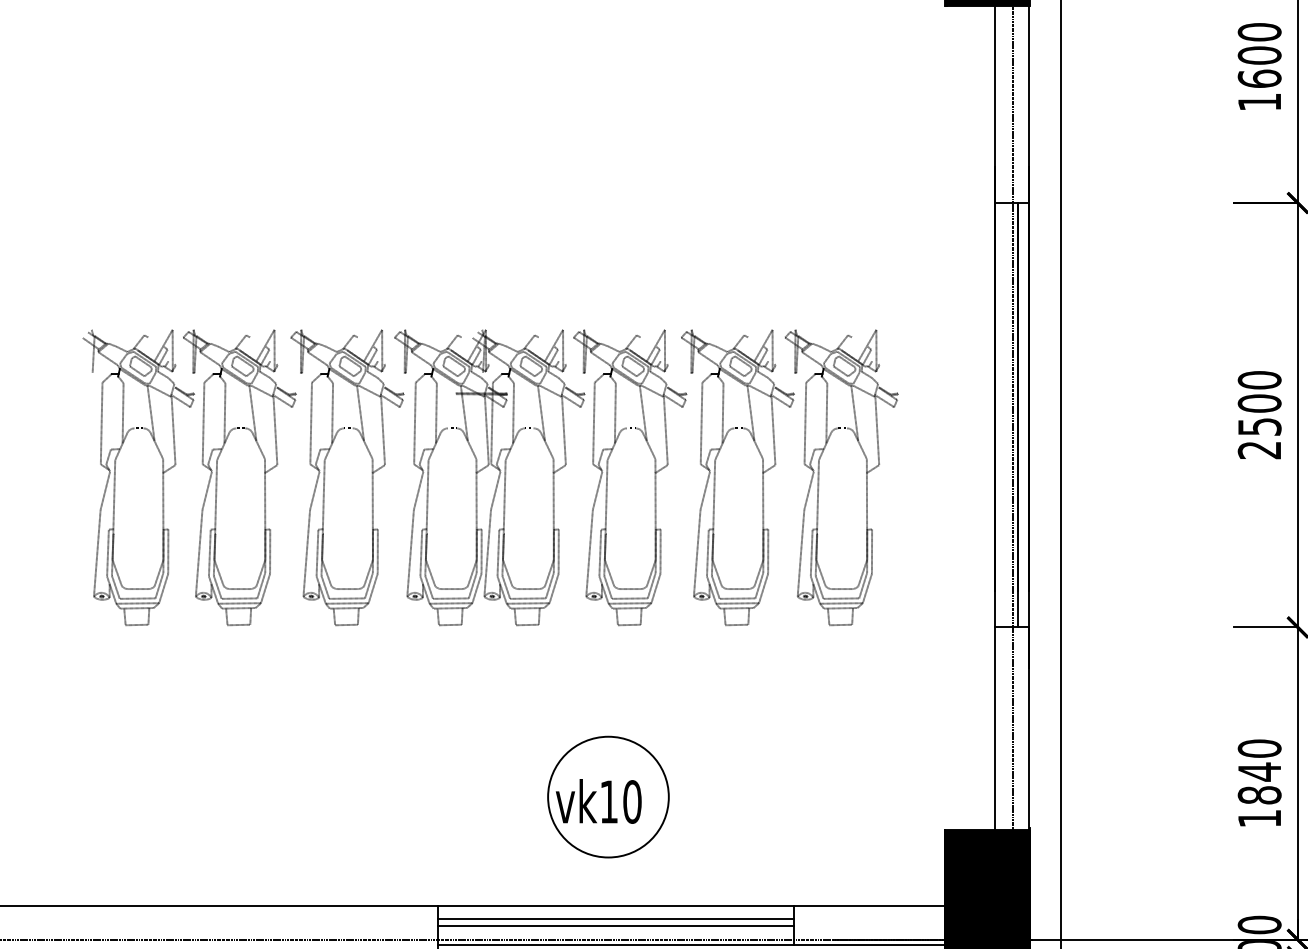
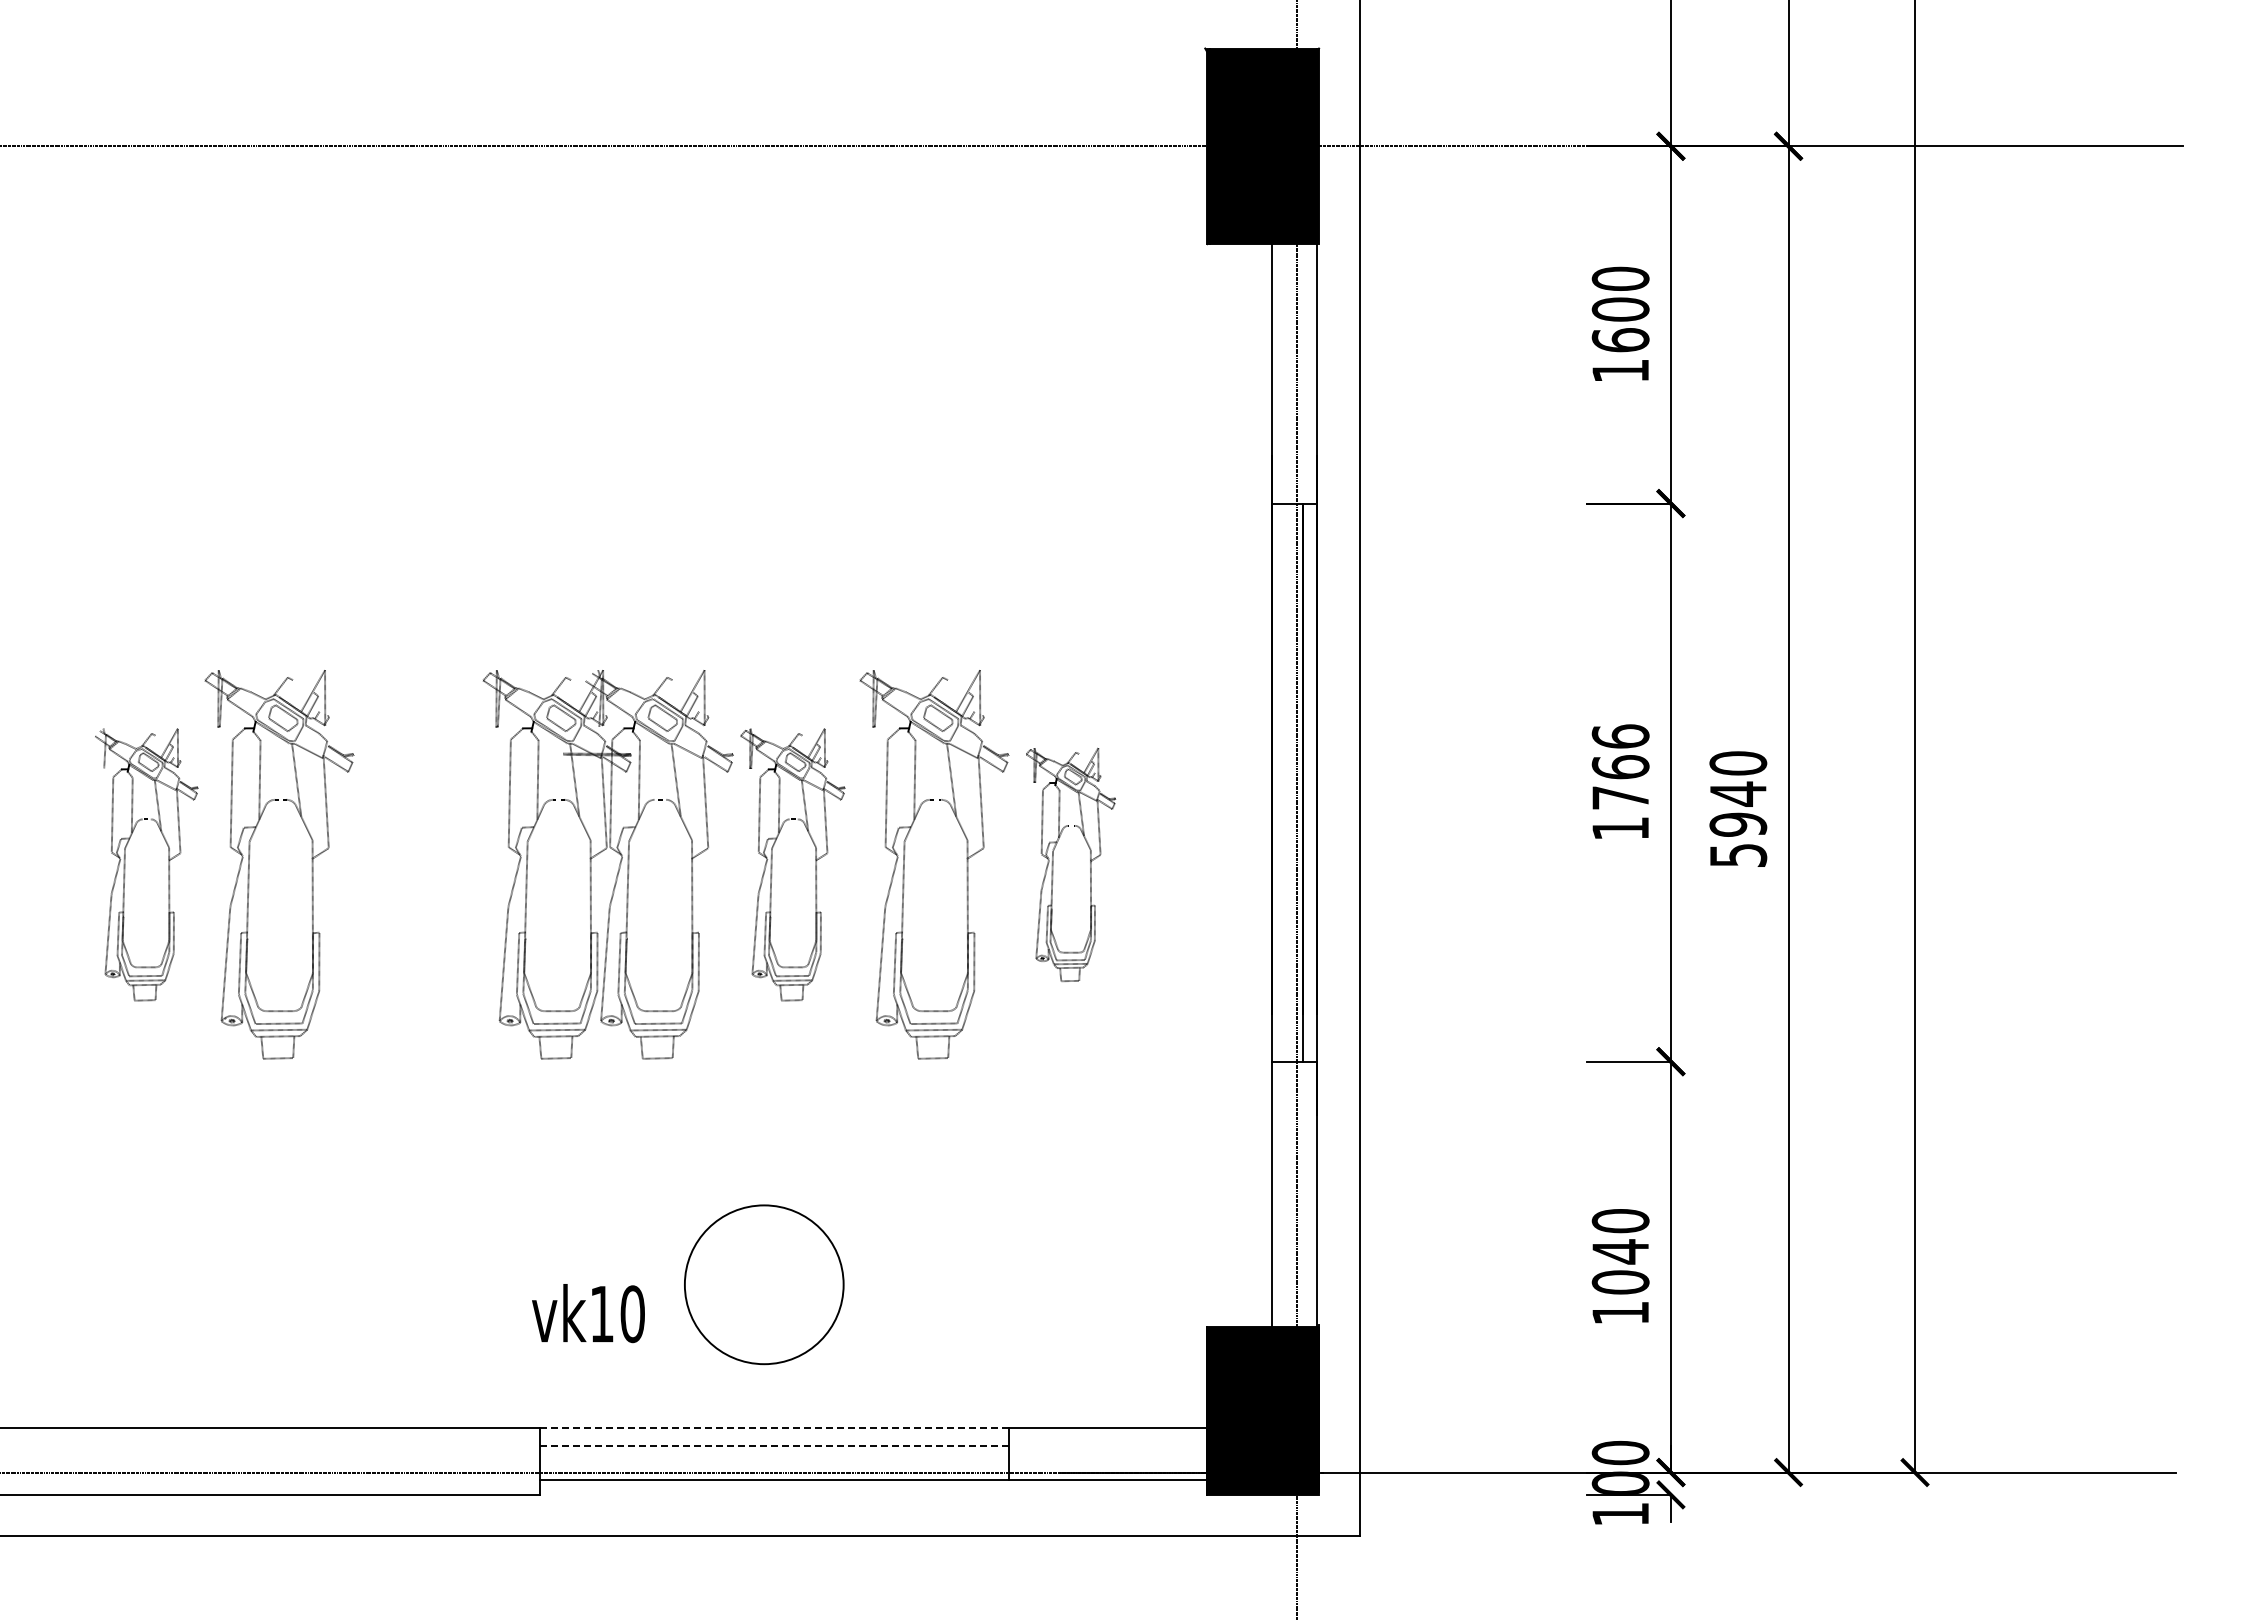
text: (1259, 415) -> (1620, 782), 2500 -> 1766
part: (138, 477) -> (146, 864), size x0.7
part: (347, 477) -> (420, 864), removed
part: (629, 477) -> (792, 864), size x0.7
part: (841, 477) -> (1070, 864), size x0.6
text: (1259, 795) -> (1620, 1282), 1840 -> 1040
text: (598, 801) -> (588, 1313), moved
line: (615, 905) -> (773, 1427), solid -> dashed
line: (615, 919) -> (773, 1445), solid -> dashed
line: (615, 926) -> (773, 1454), removed

